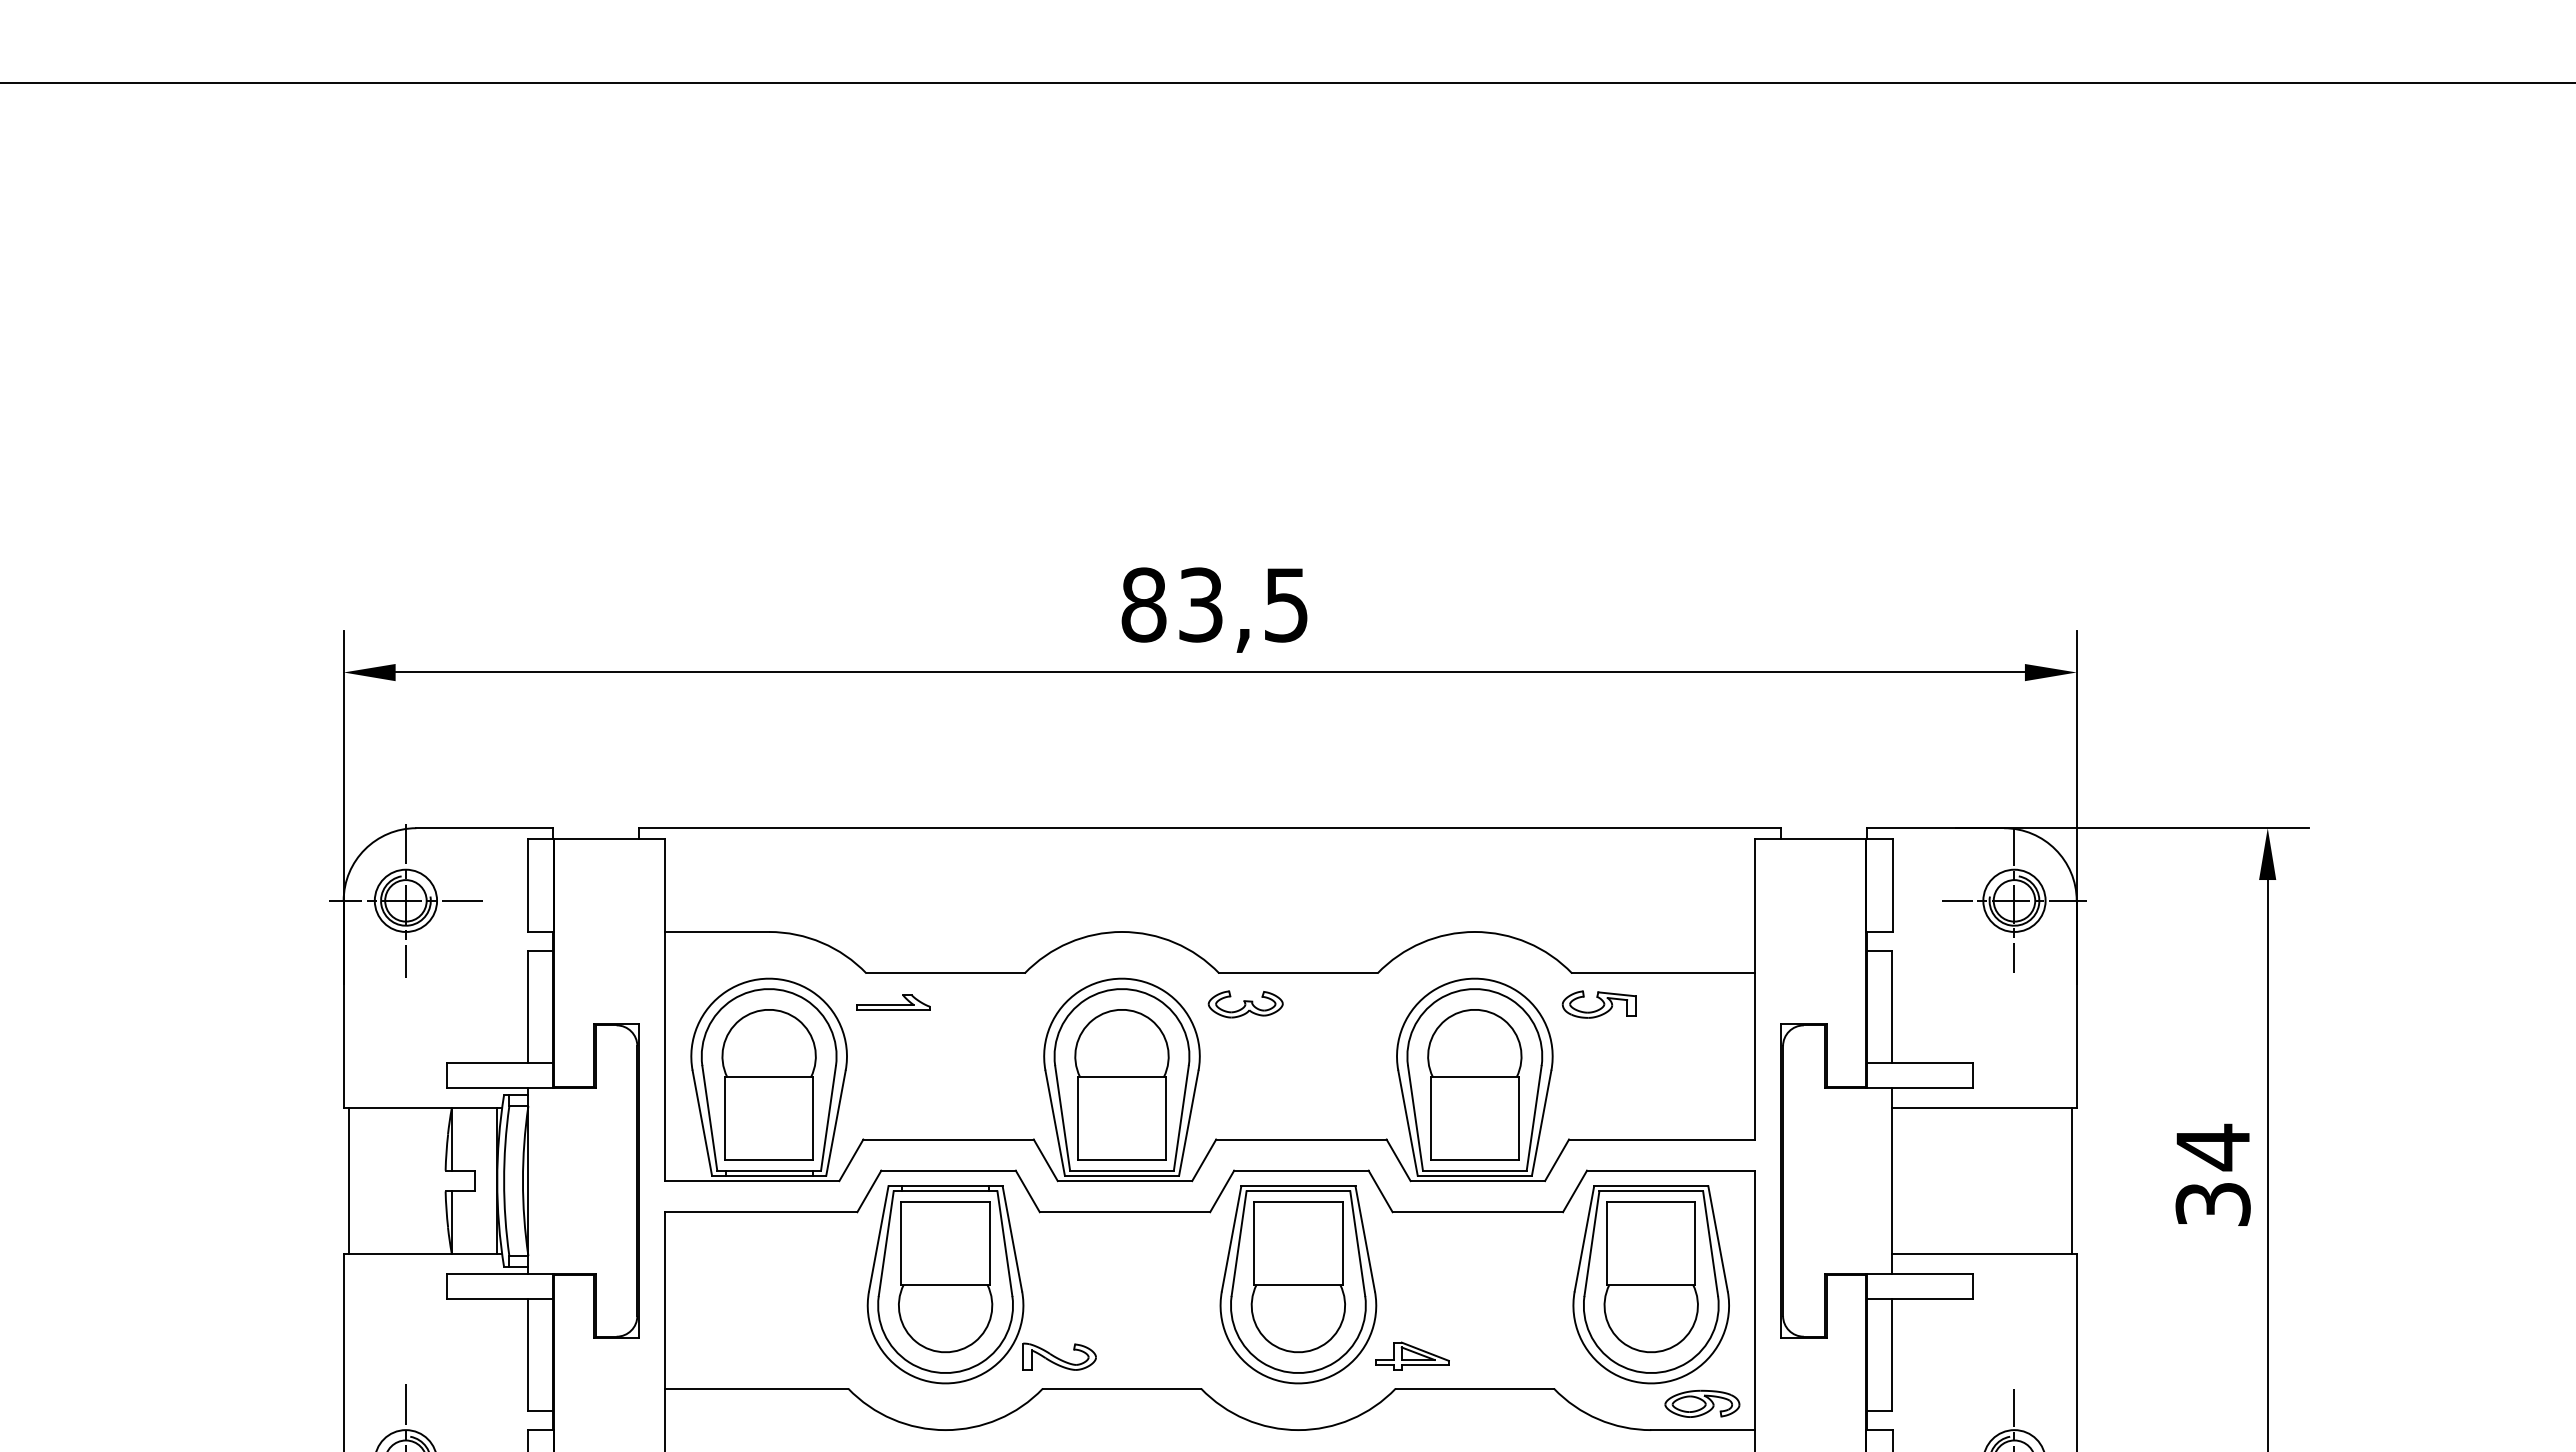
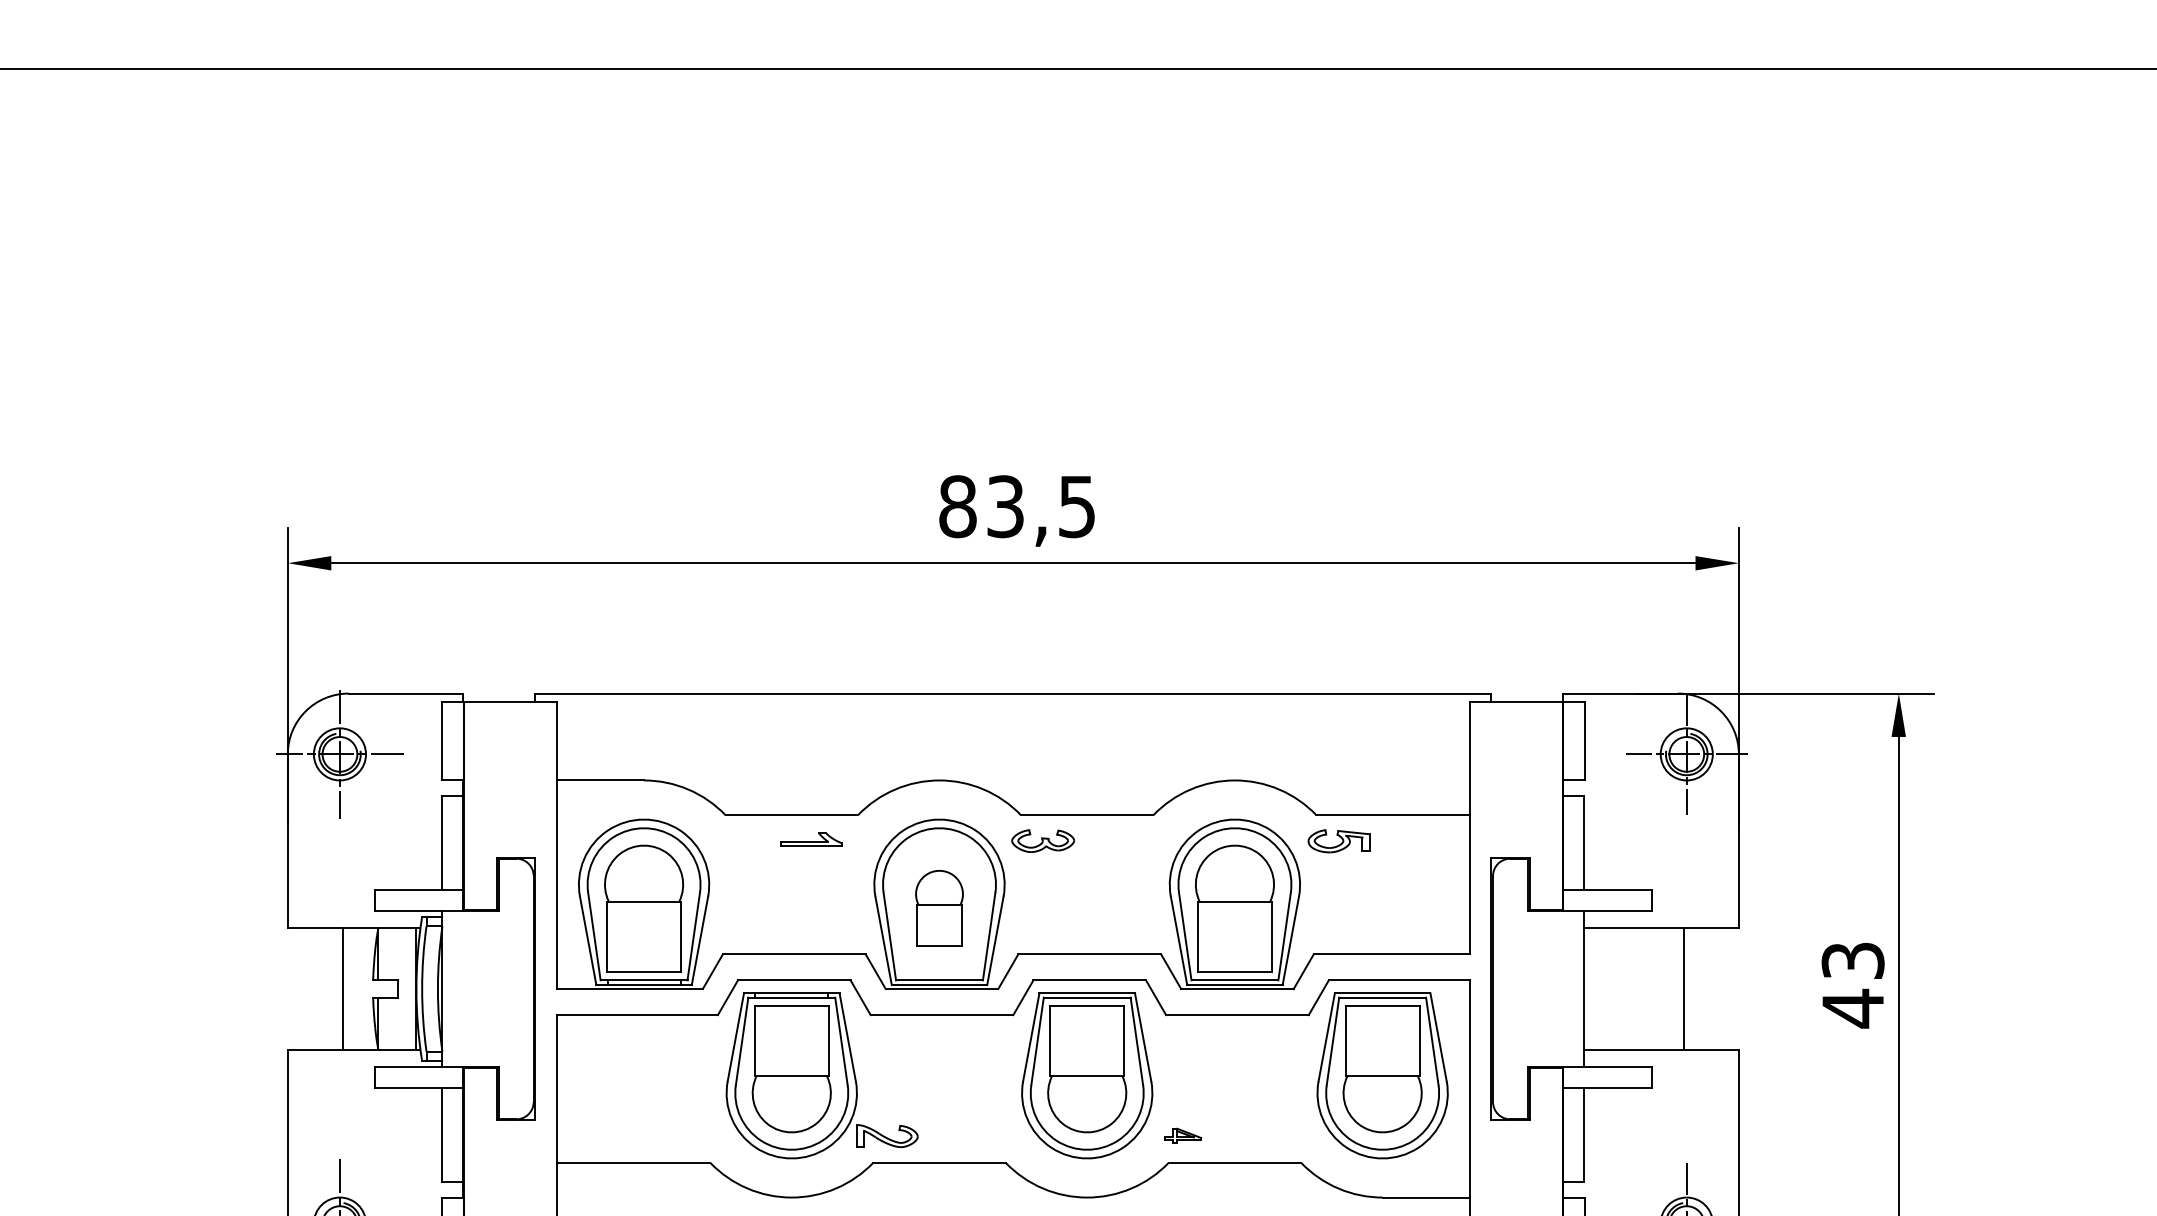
part: (893, 1002) -> (810, 839), moved
part: (1121, 1084) -> (939, 908), size x0.6
text: (2212, 1175) -> (1852, 984), 34 -> 43
line: (348, 1180) -> (342, 988), moved
line: (2071, 1180) -> (1684, 988), moved
part: (1412, 1355) -> (1182, 1135), size x0.6
part: (1702, 1403) -> (1425, 1175), removed

